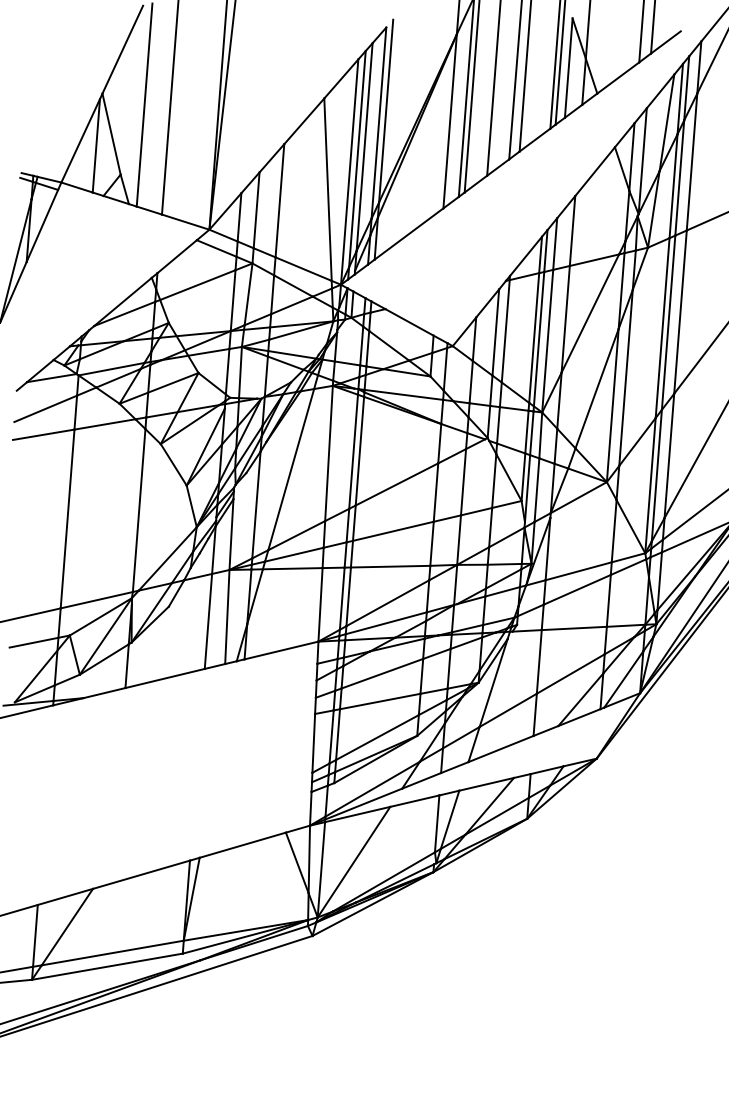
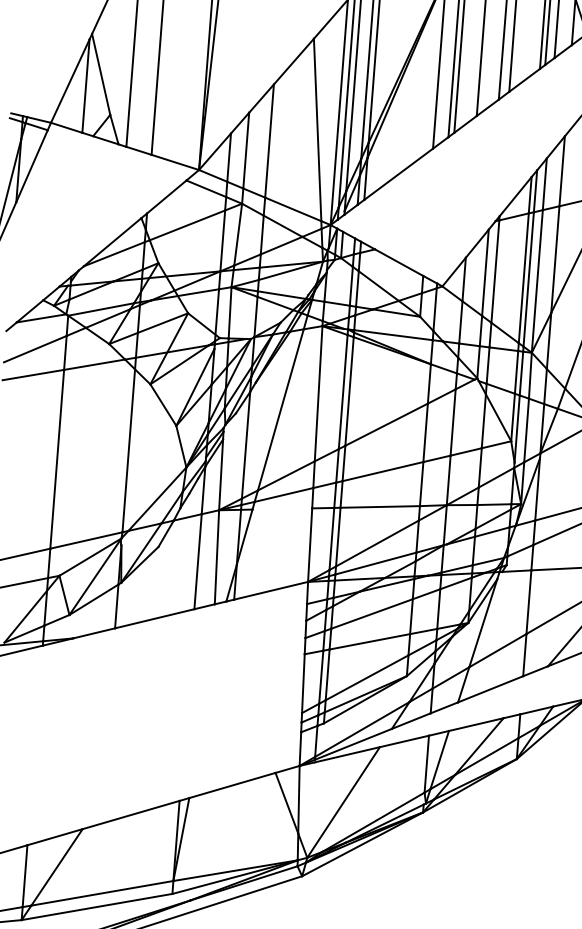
line: (292, 568) -> (282, 508), removed
line: (321, 869) -> (311, 809), removed

